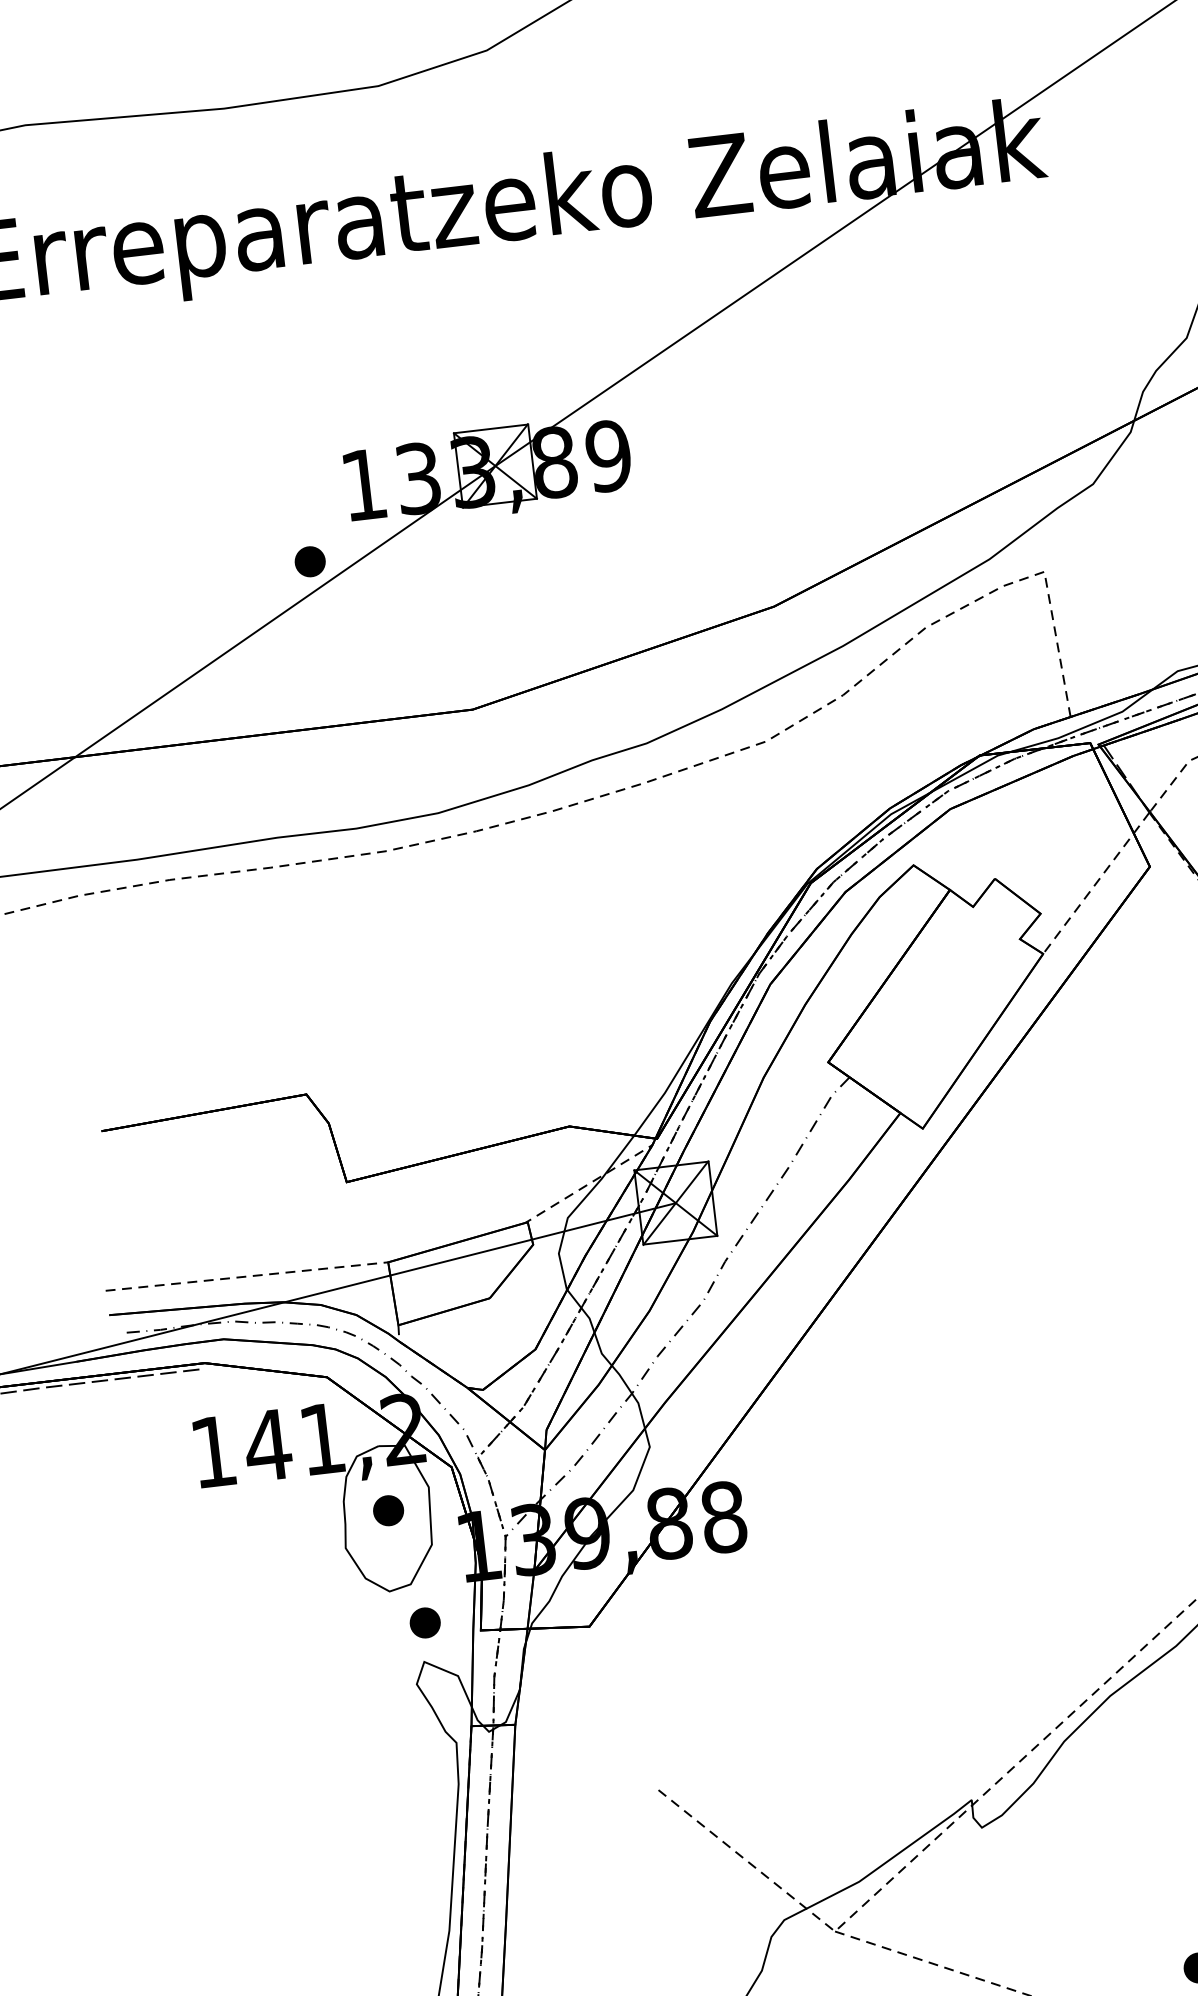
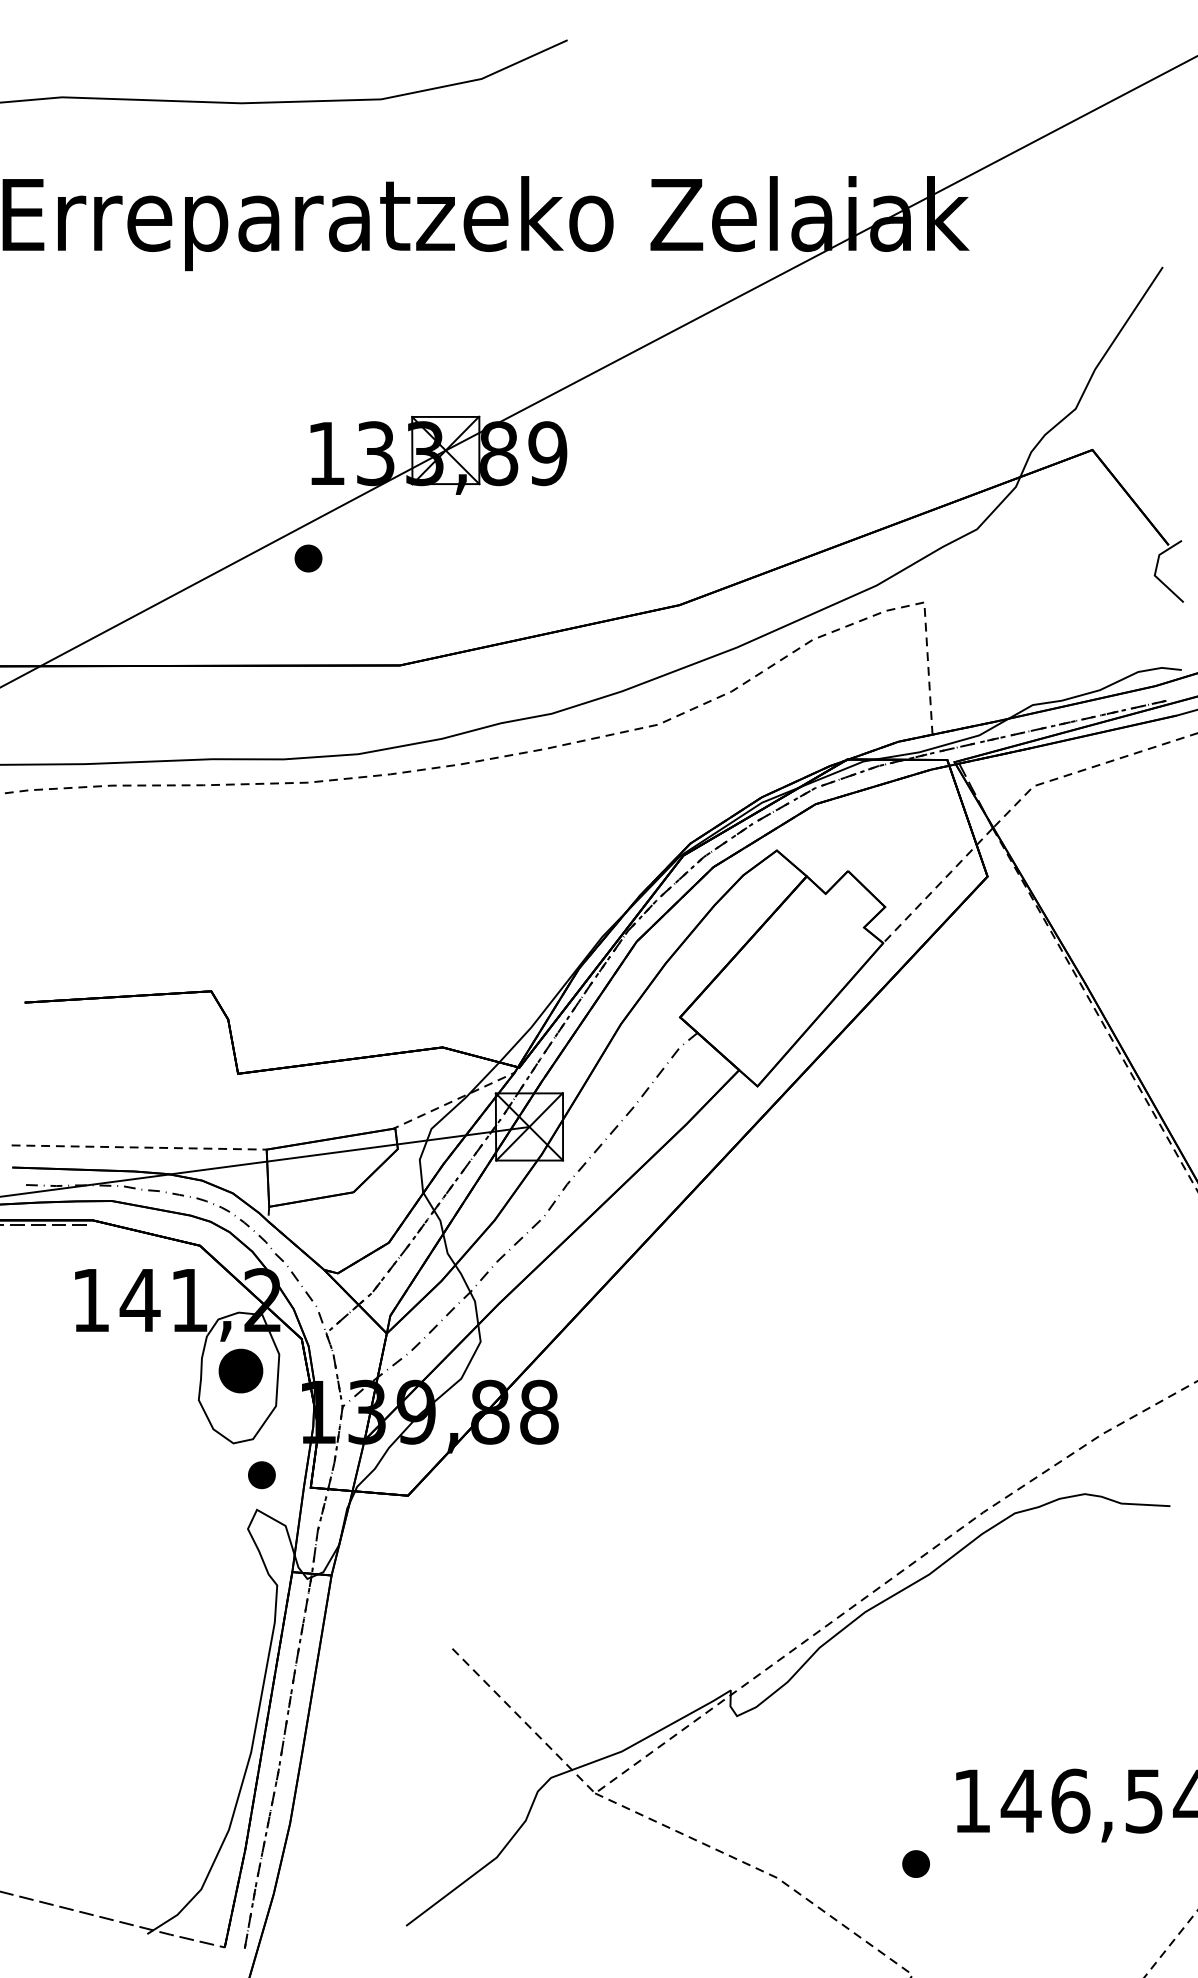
part: (310, 561) -> (308, 558), moved
part: (388, 1511) -> (240, 1371), size x1.6

